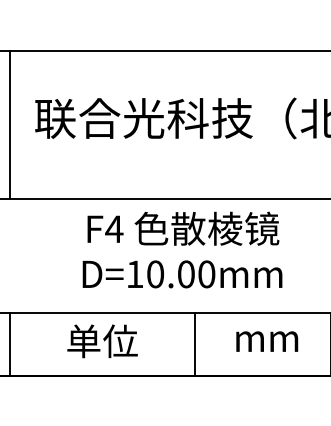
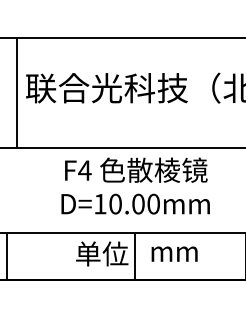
line: (10, 124) -> (17, 92), moved
text: (102, 340) -> (102, 253), moved
text: (267, 340) -> (174, 253), moved
line: (194, 343) -> (134, 255), moved

